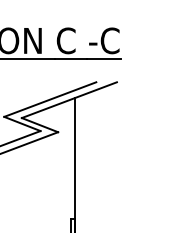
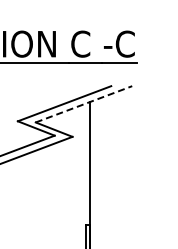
line: (68, 100) -> (83, 104), solid -> dashed

